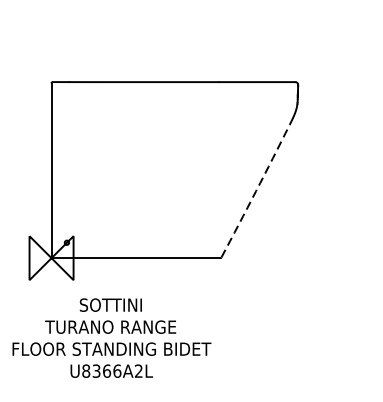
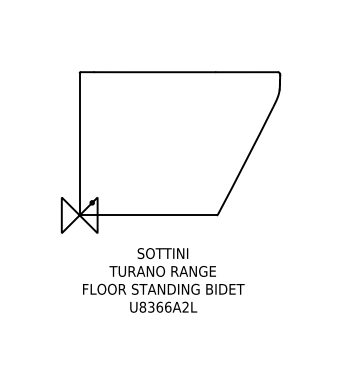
arc: (255, 191) -> (245, 161), dashed -> solid
text: (111, 338) -> (163, 280), moved

